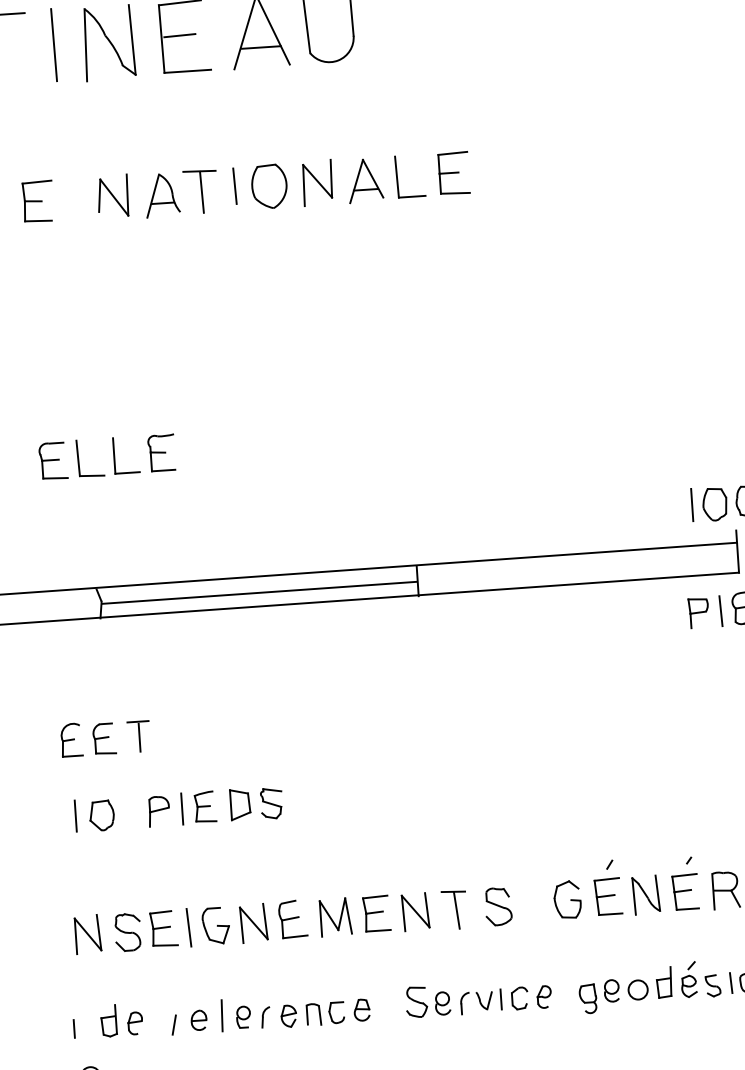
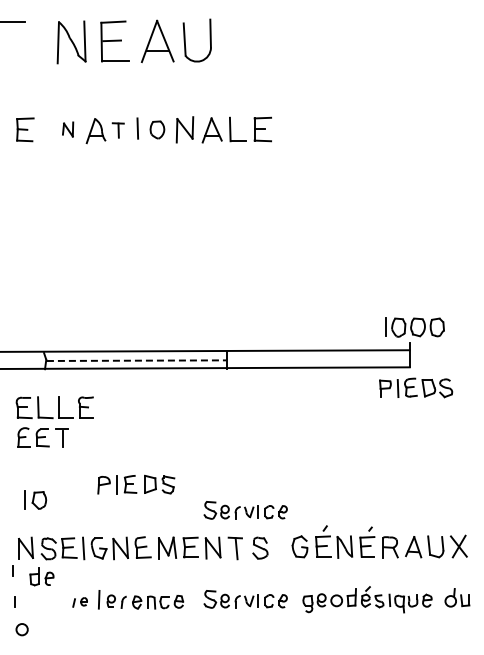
line: (52, 45) -> (39, 41), removed
part: (269, 185) -> (157, 129), size x0.7
part: (201, 191) -> (118, 130), size x0.6
part: (111, 196) -> (67, 129), size x0.6
part: (106, 456) -> (54, 407), moved
line: (259, 592) -> (136, 360), solid -> dashed
part: (215, 806) -> (136, 484), moved
part: (95, 814) -> (35, 499), moved
part: (467, 842) -> (245, 510), added
line: (66, 974) -> (12, 570), added
part: (120, 1020) -> (41, 576), moved
part: (187, 1022) -> (79, 602), size x0.7

